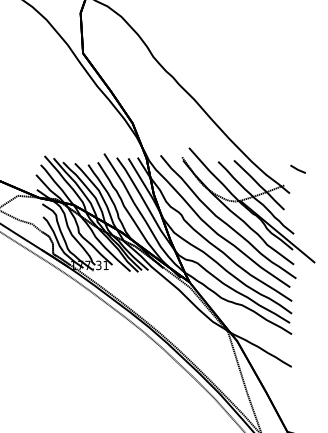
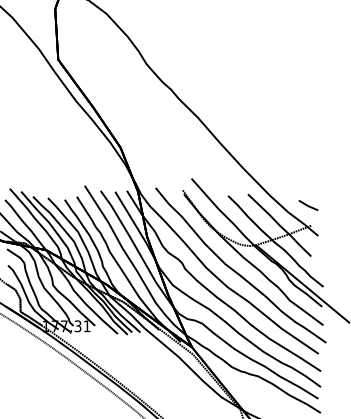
line: (297, 168) -> (307, 204), moved

